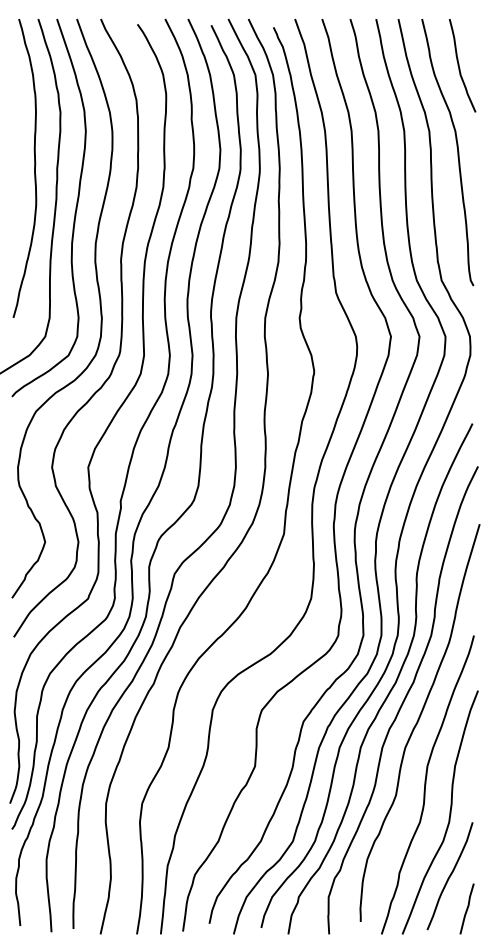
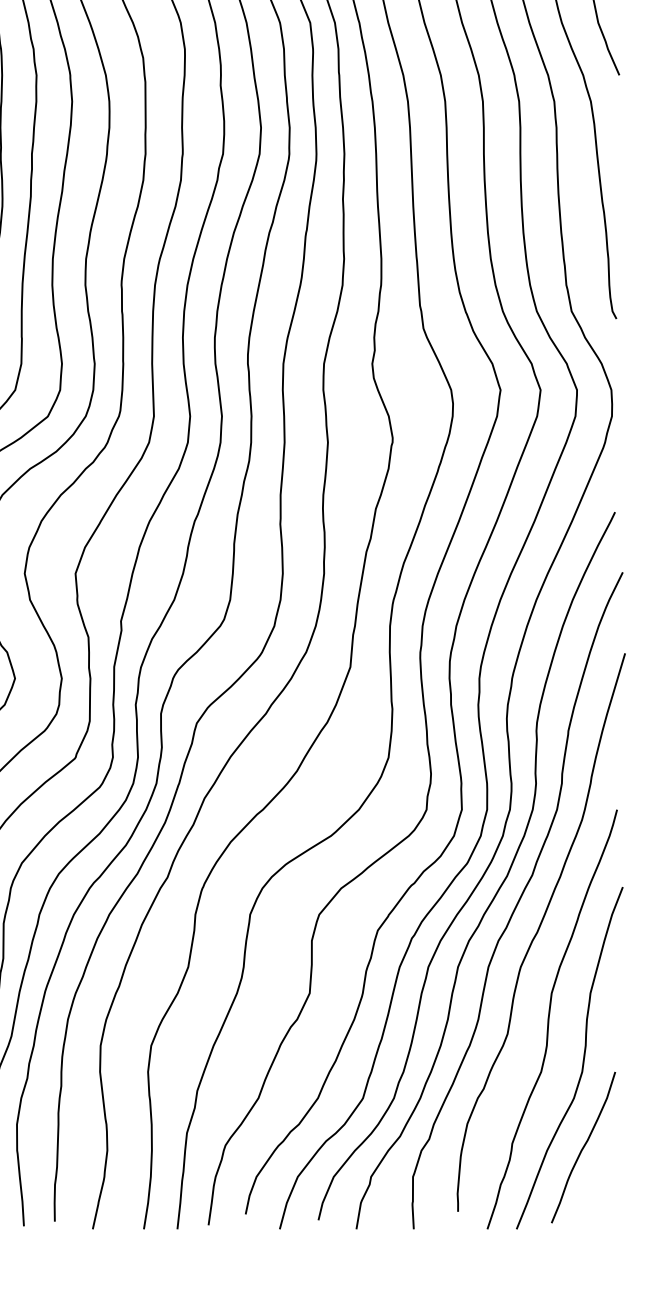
line: (466, 908) -> (606, 1192), removed

